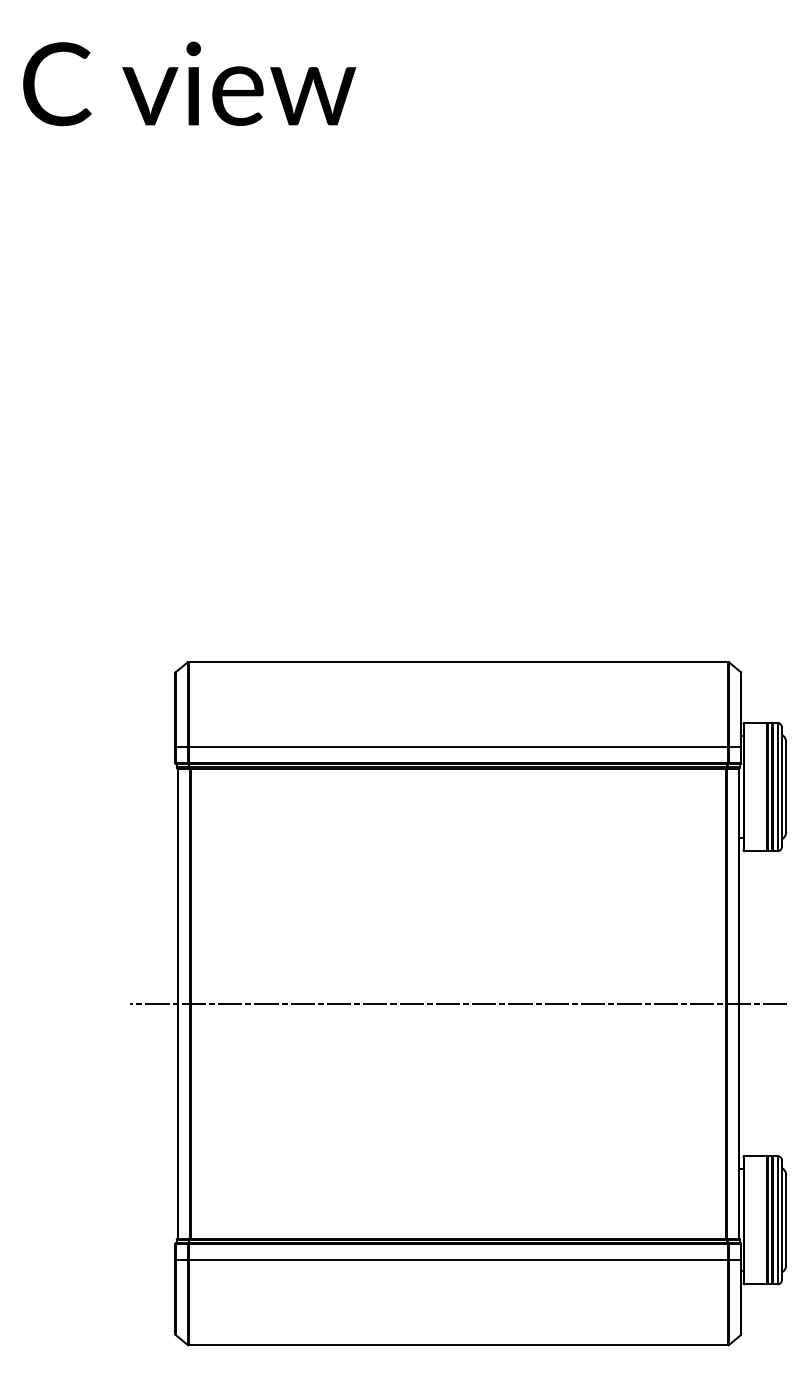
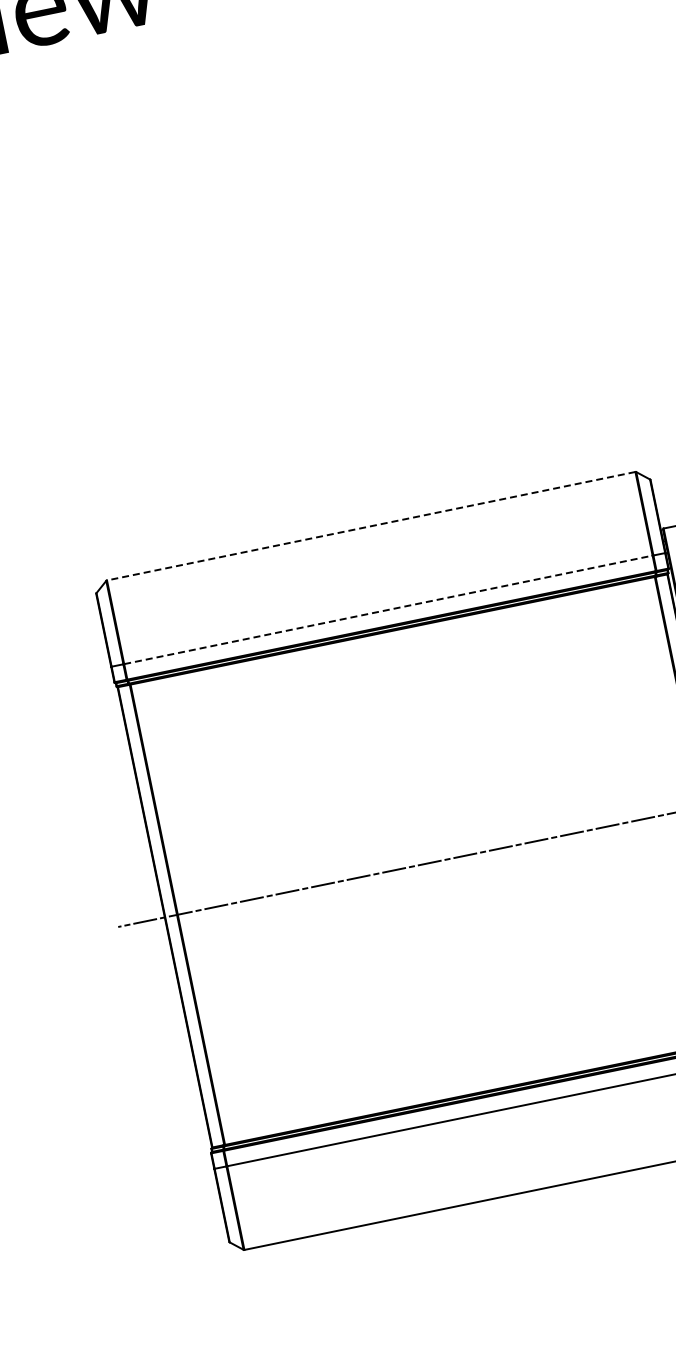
line: (458, 661) -> (371, 525), solid -> dashed
line: (458, 747) -> (388, 610), solid -> dashed

